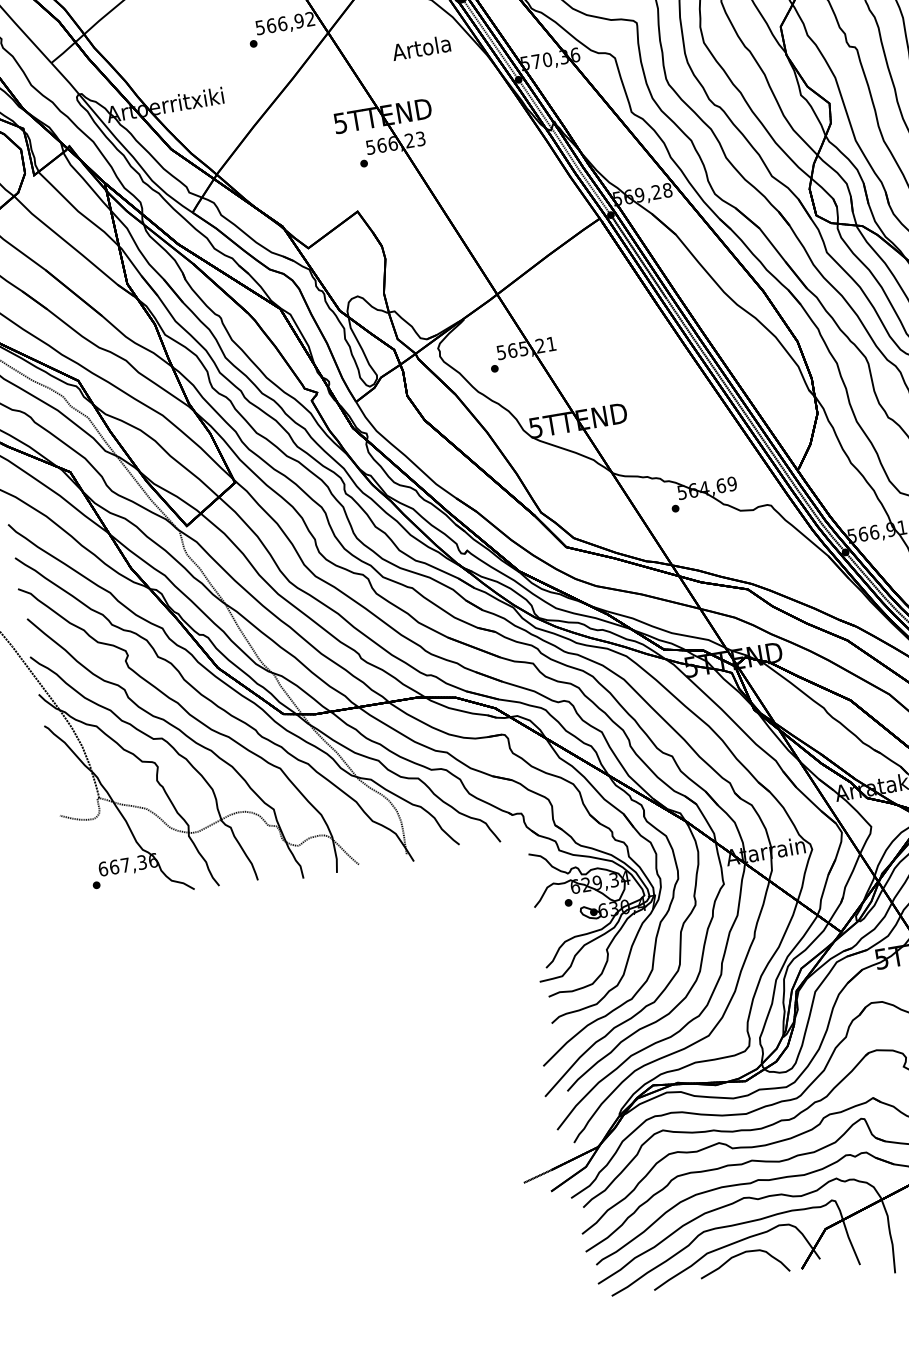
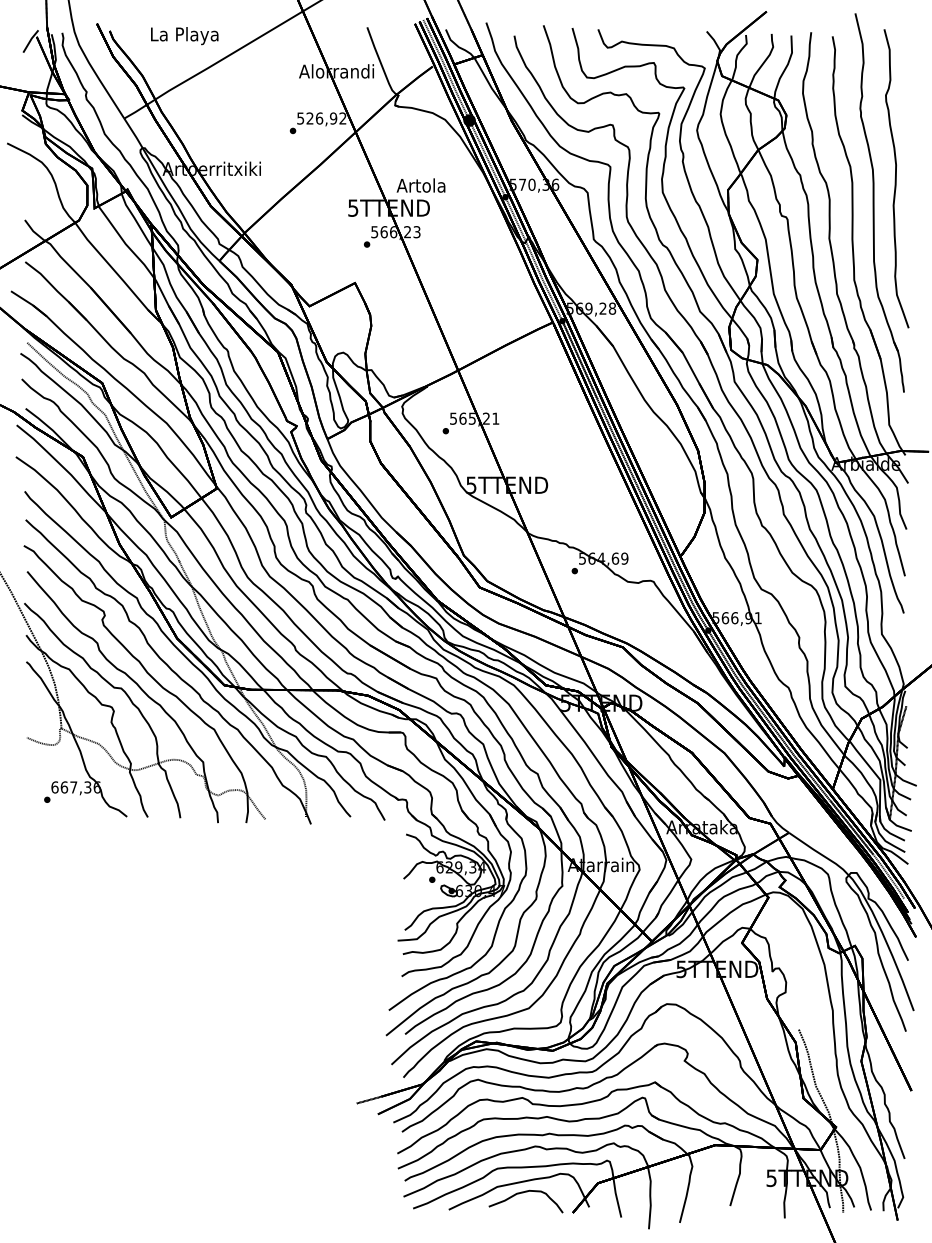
text: (270, 25) -> (309, 118), 566,92 -> 526,92
text: (420, 47) -> (420, 185), moved

